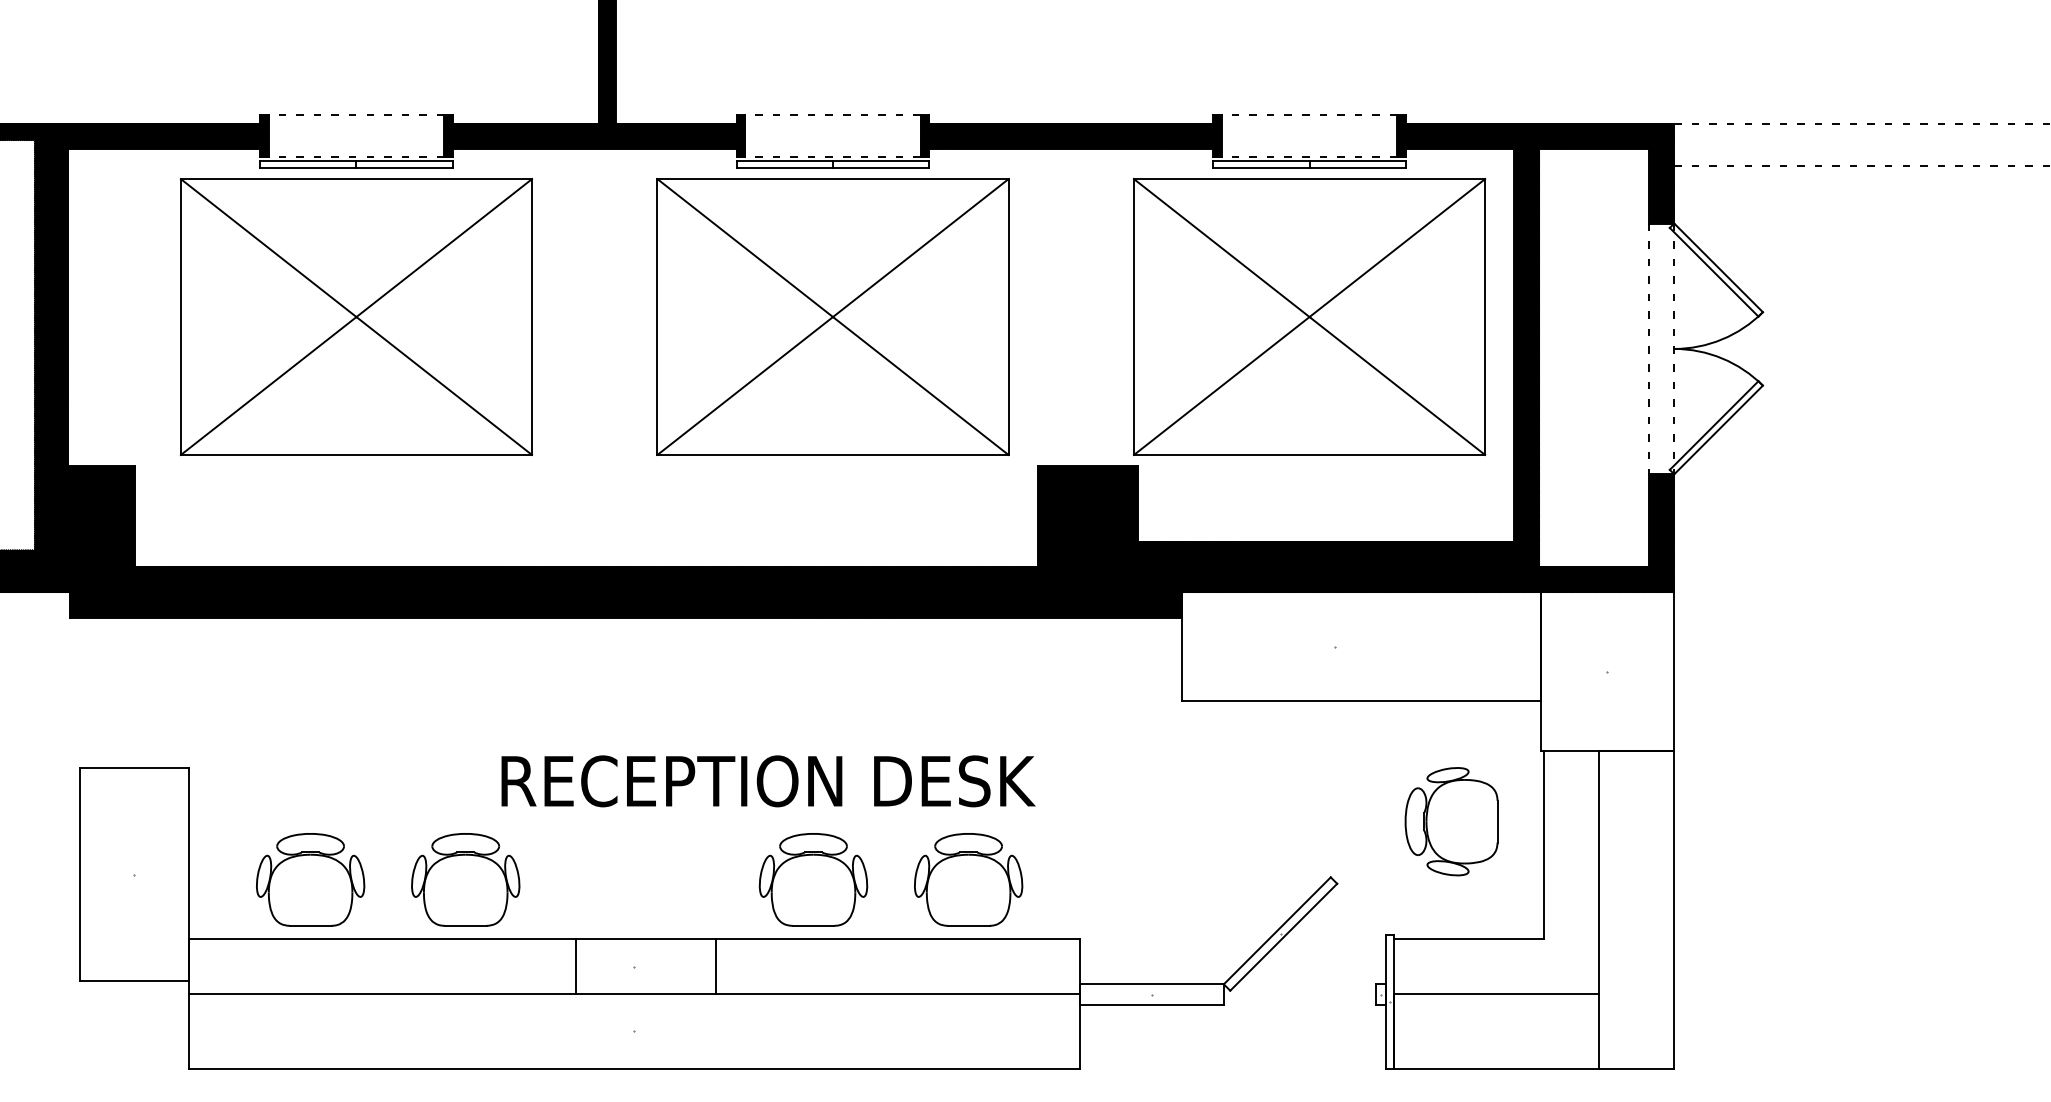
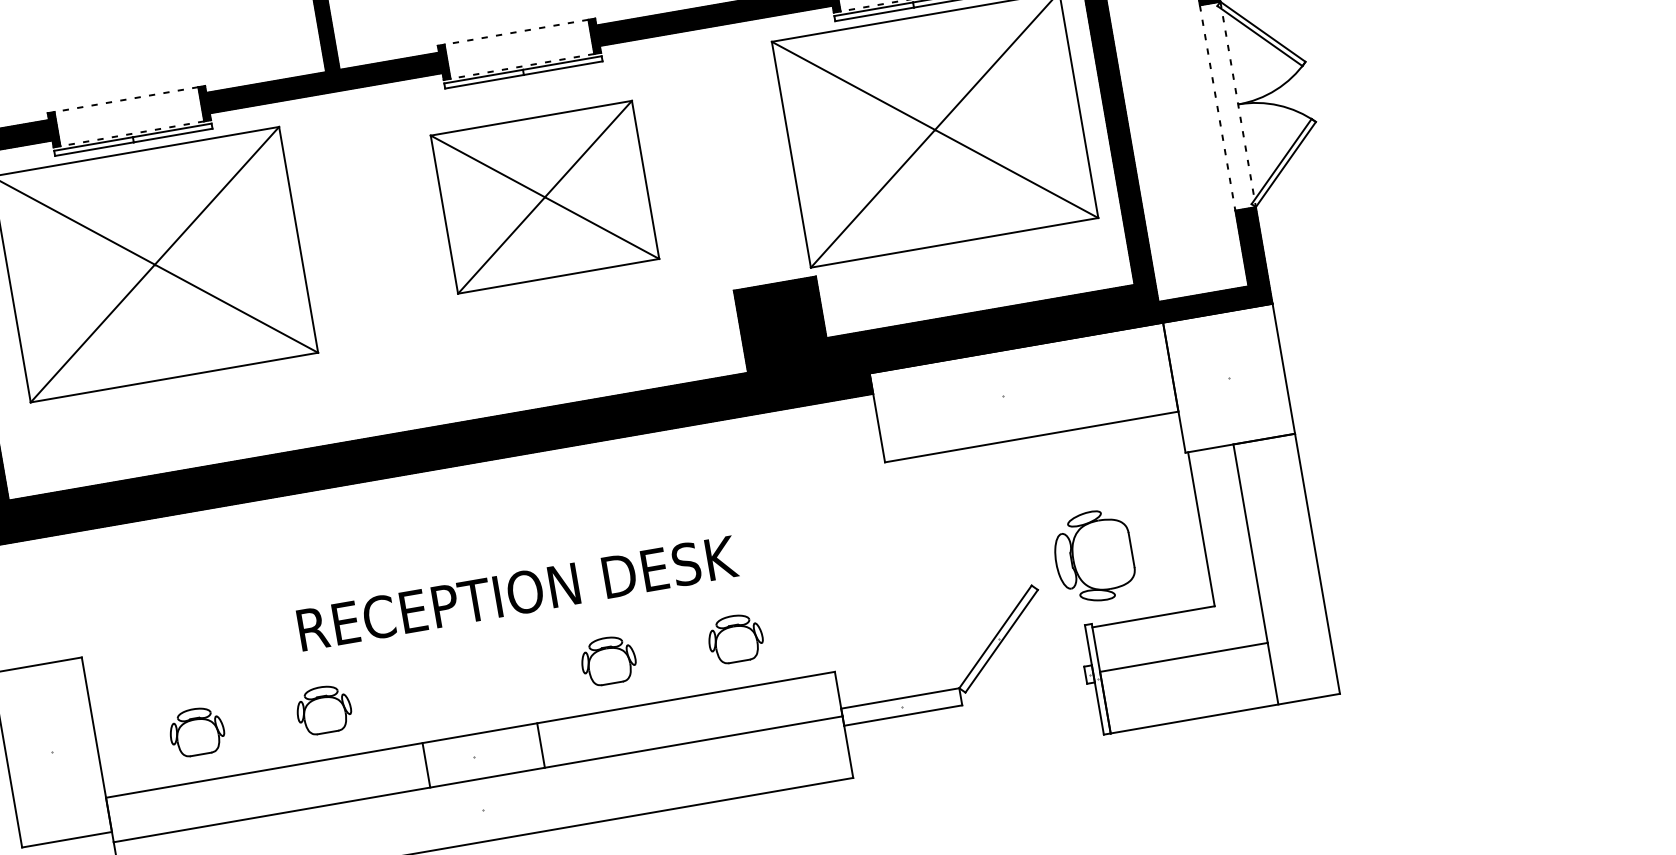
part: (832, 316) -> (544, 196), size x0.7
text: (768, 781) -> (517, 593), moved
part: (1451, 821) -> (1093, 556), moved
part: (310, 879) -> (196, 731), size x0.6
part: (465, 879) -> (323, 709), size x0.6
part: (813, 879) -> (608, 660), size x0.6
part: (968, 879) -> (735, 638), size x0.6

